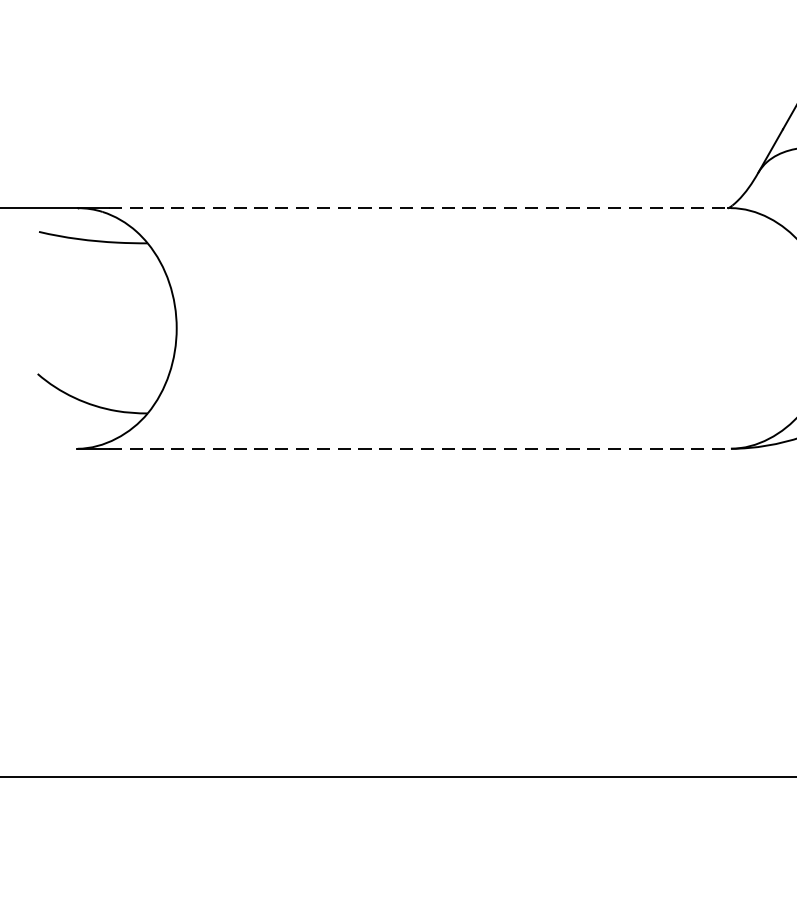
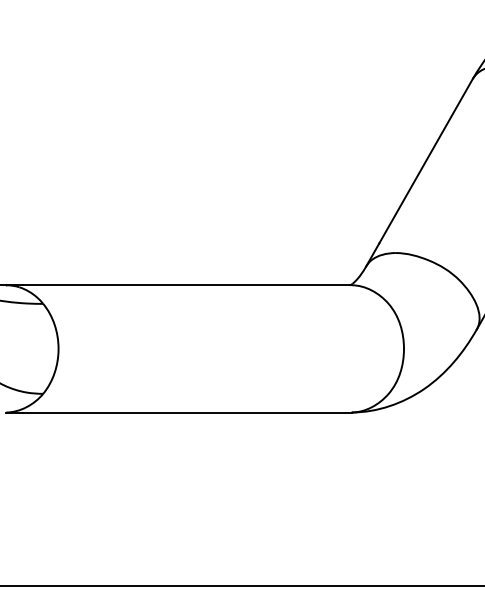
line: (418, 208) -> (186, 285), dashed -> solid
line: (420, 448) -> (187, 412), dashed -> solid

